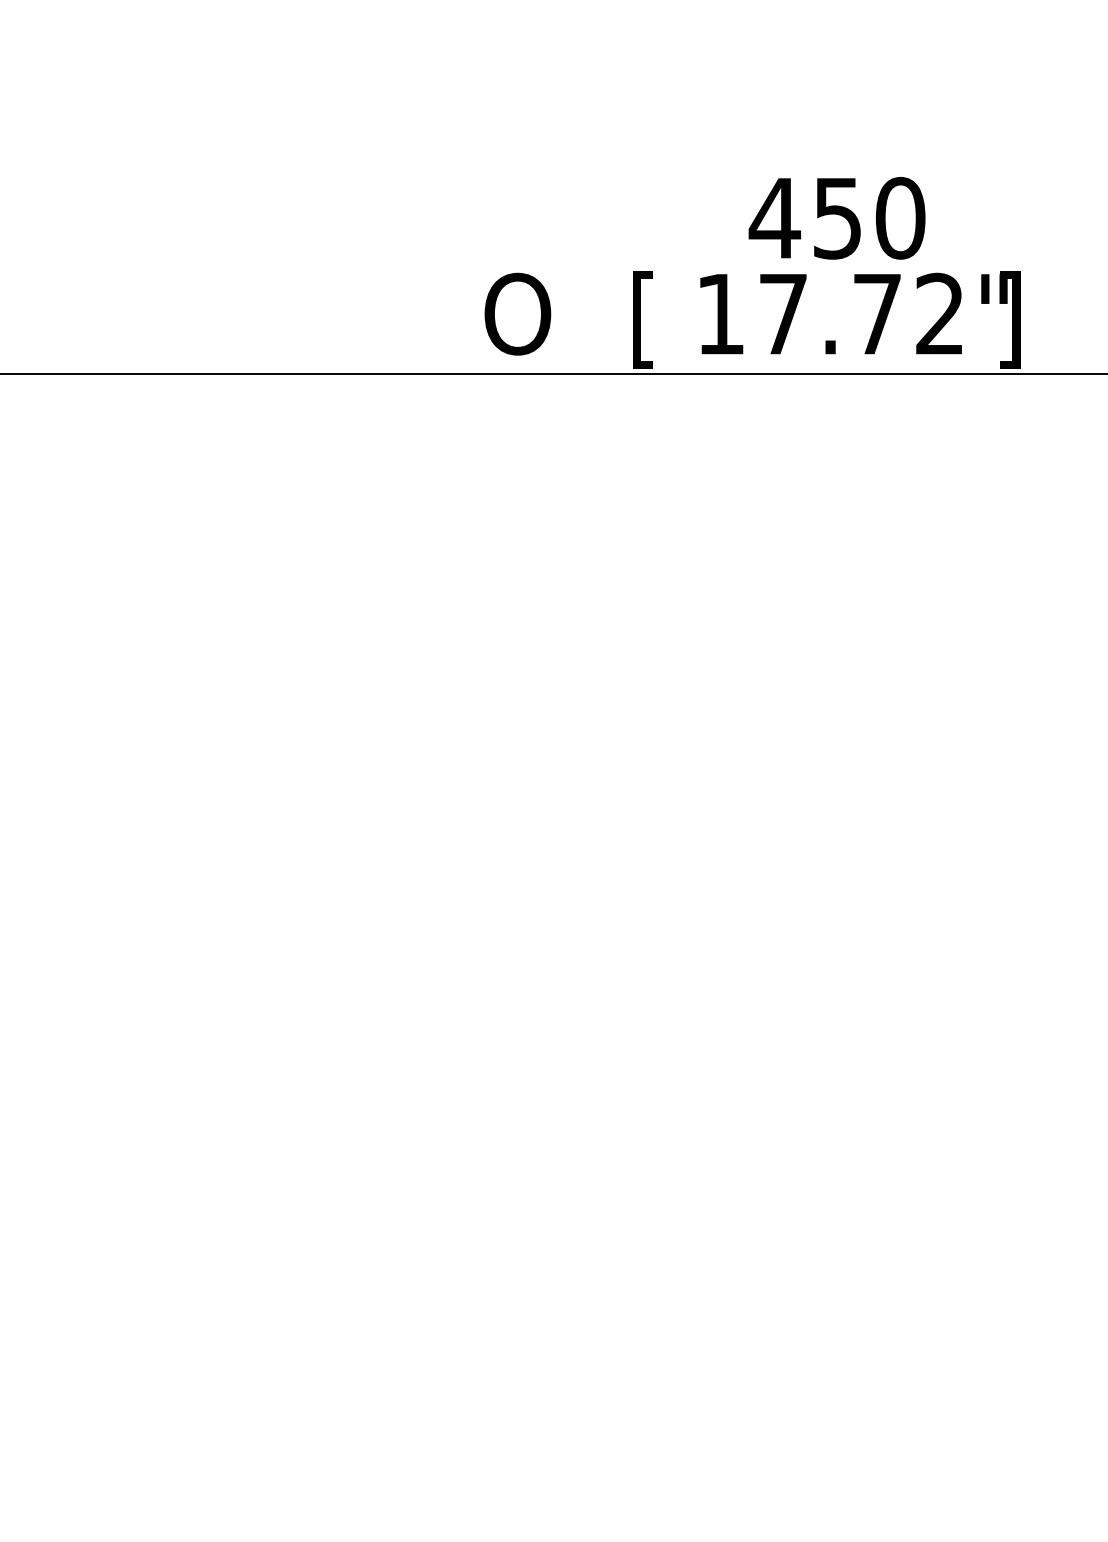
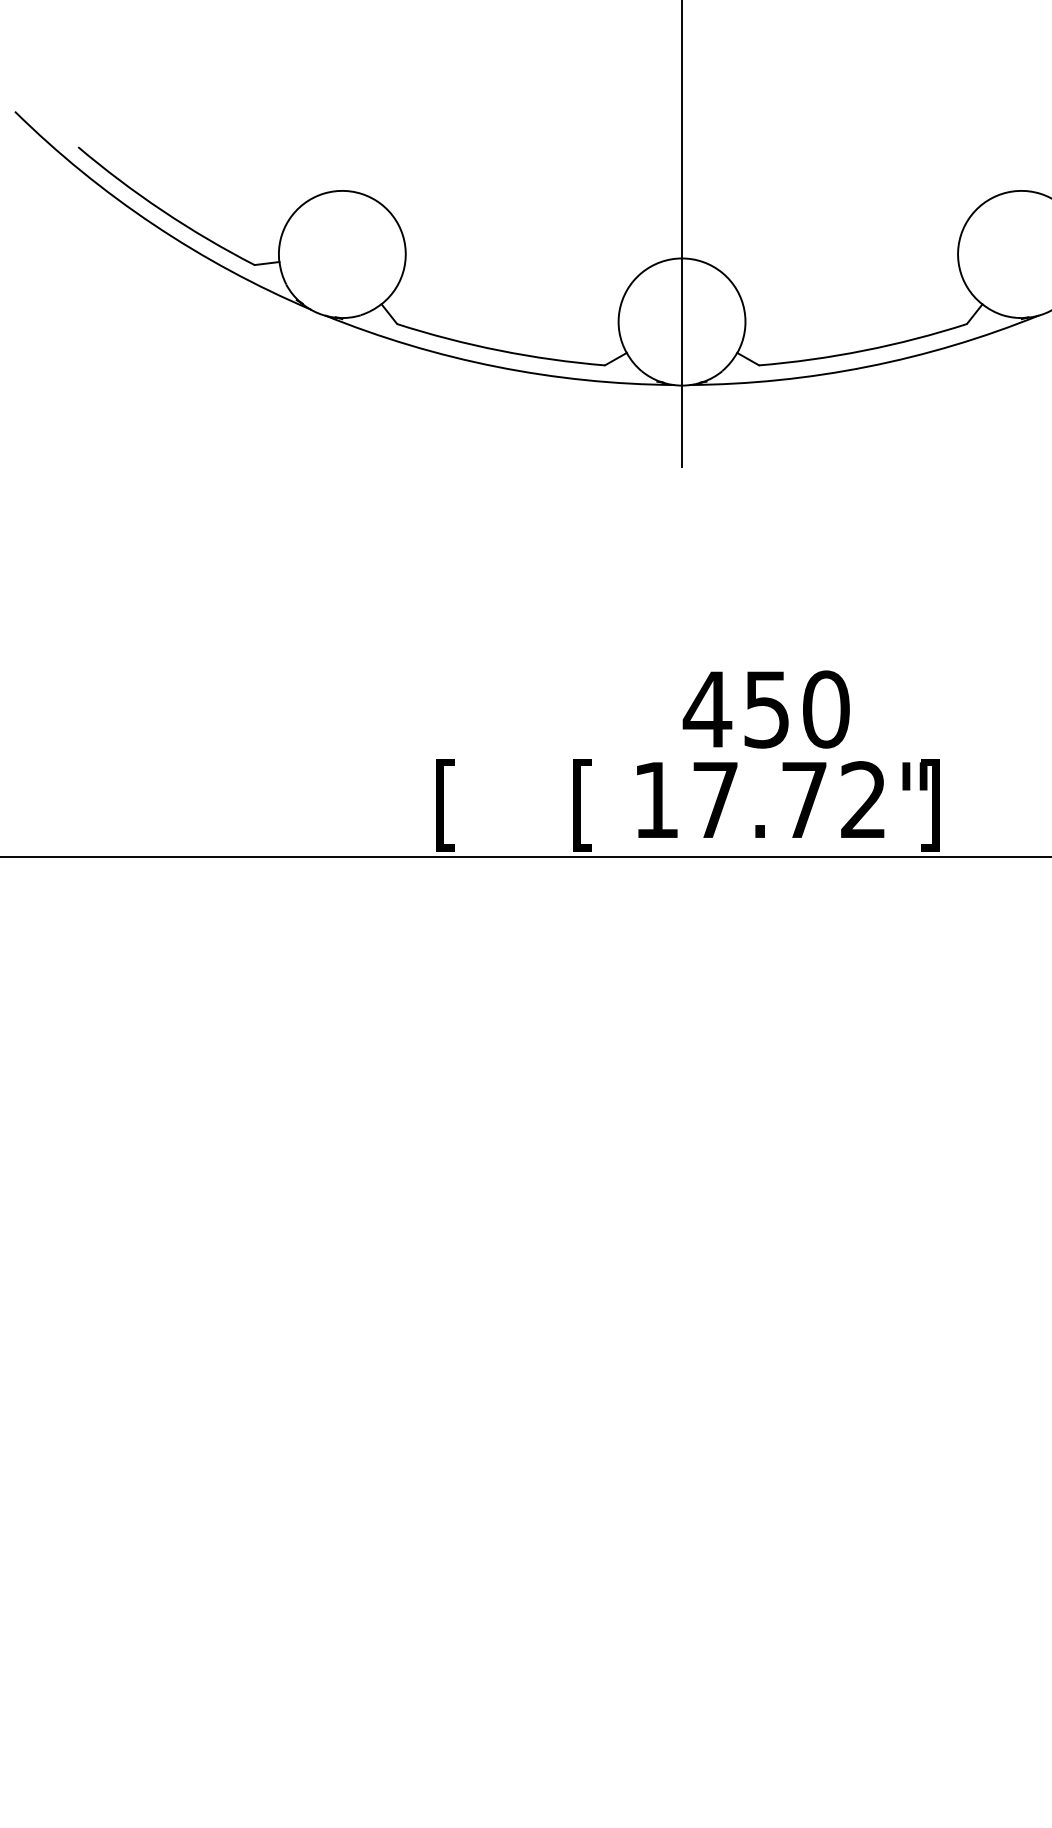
text: (517, 319) -> (464, 805), O -> [

